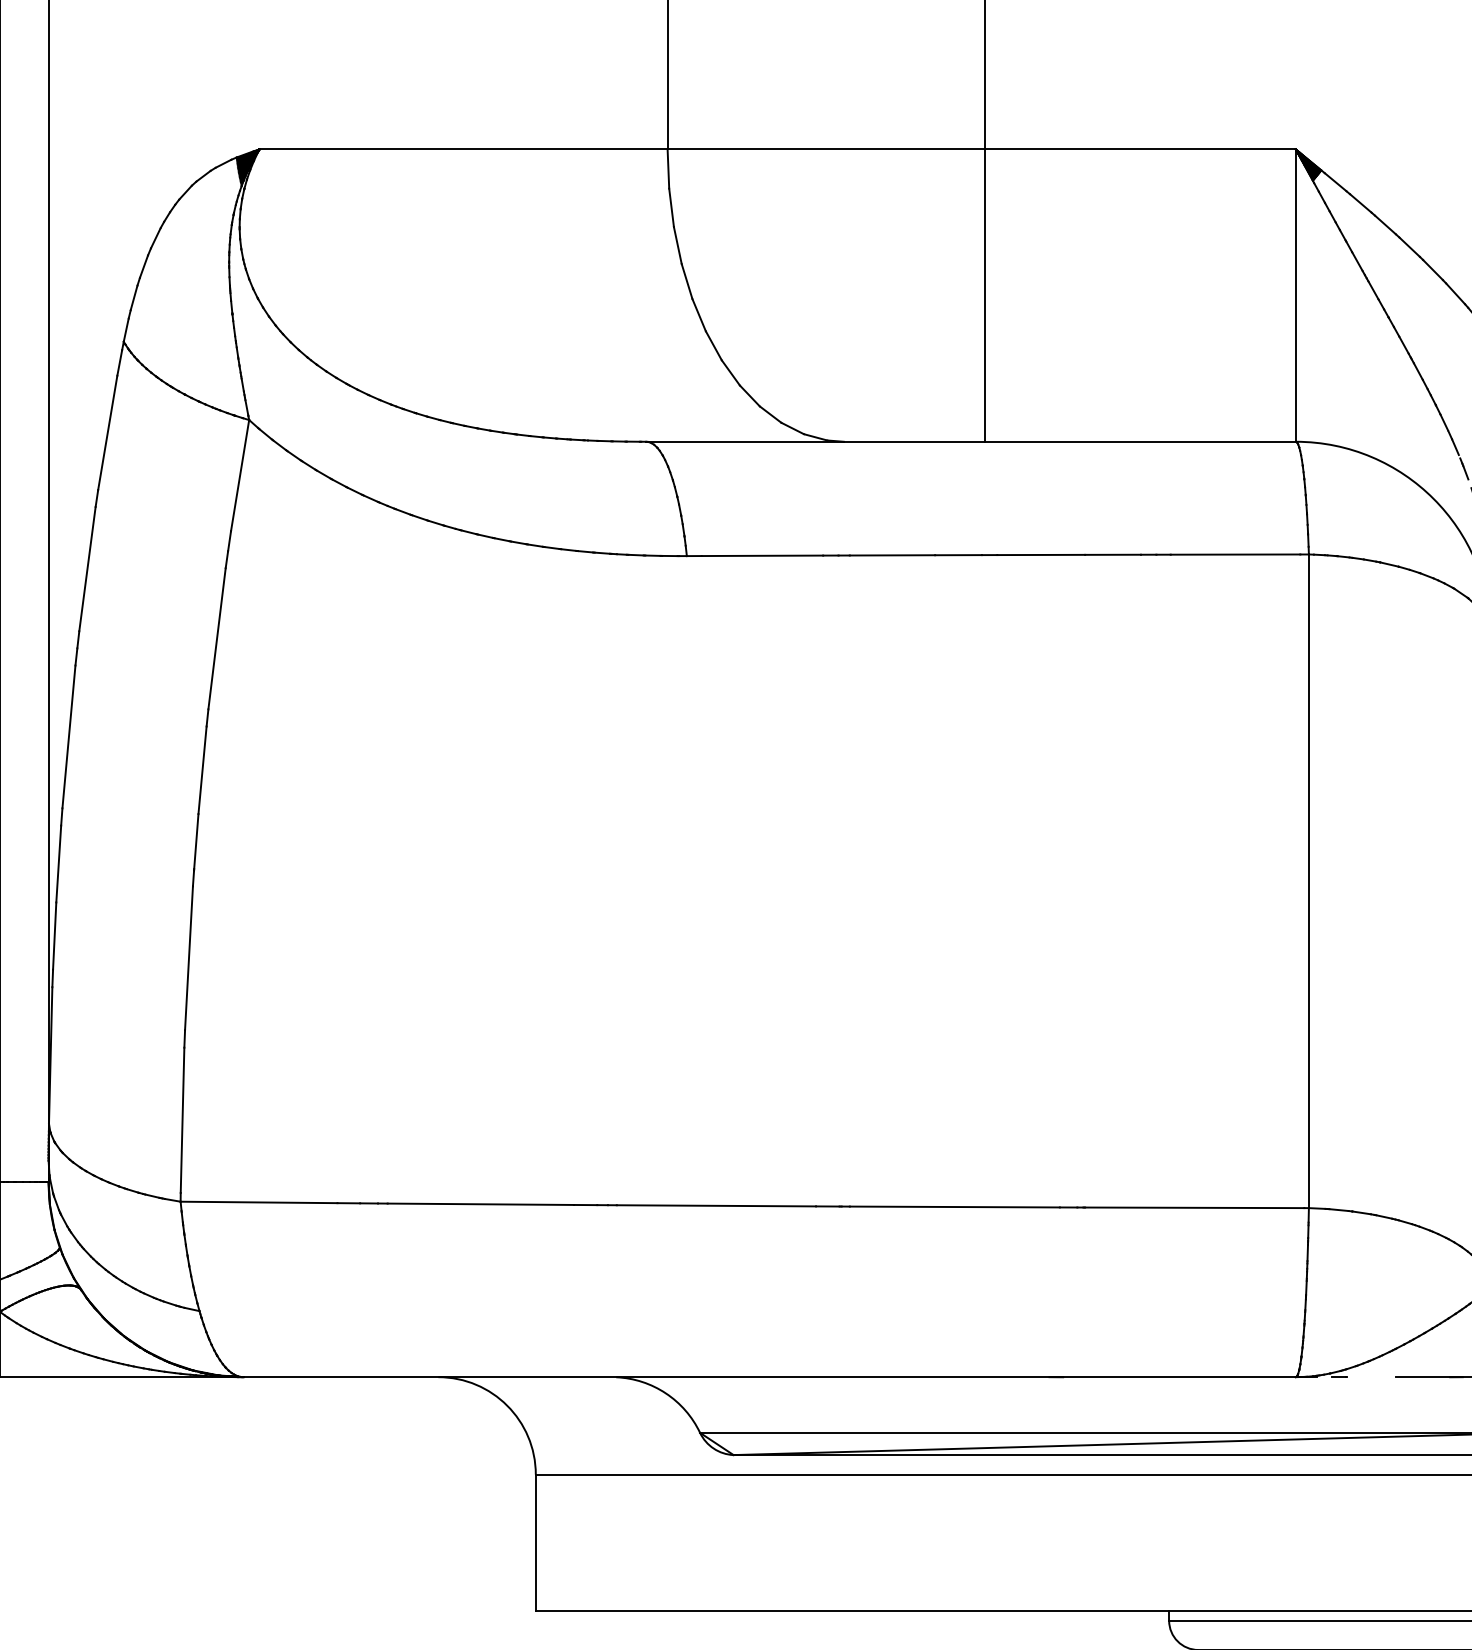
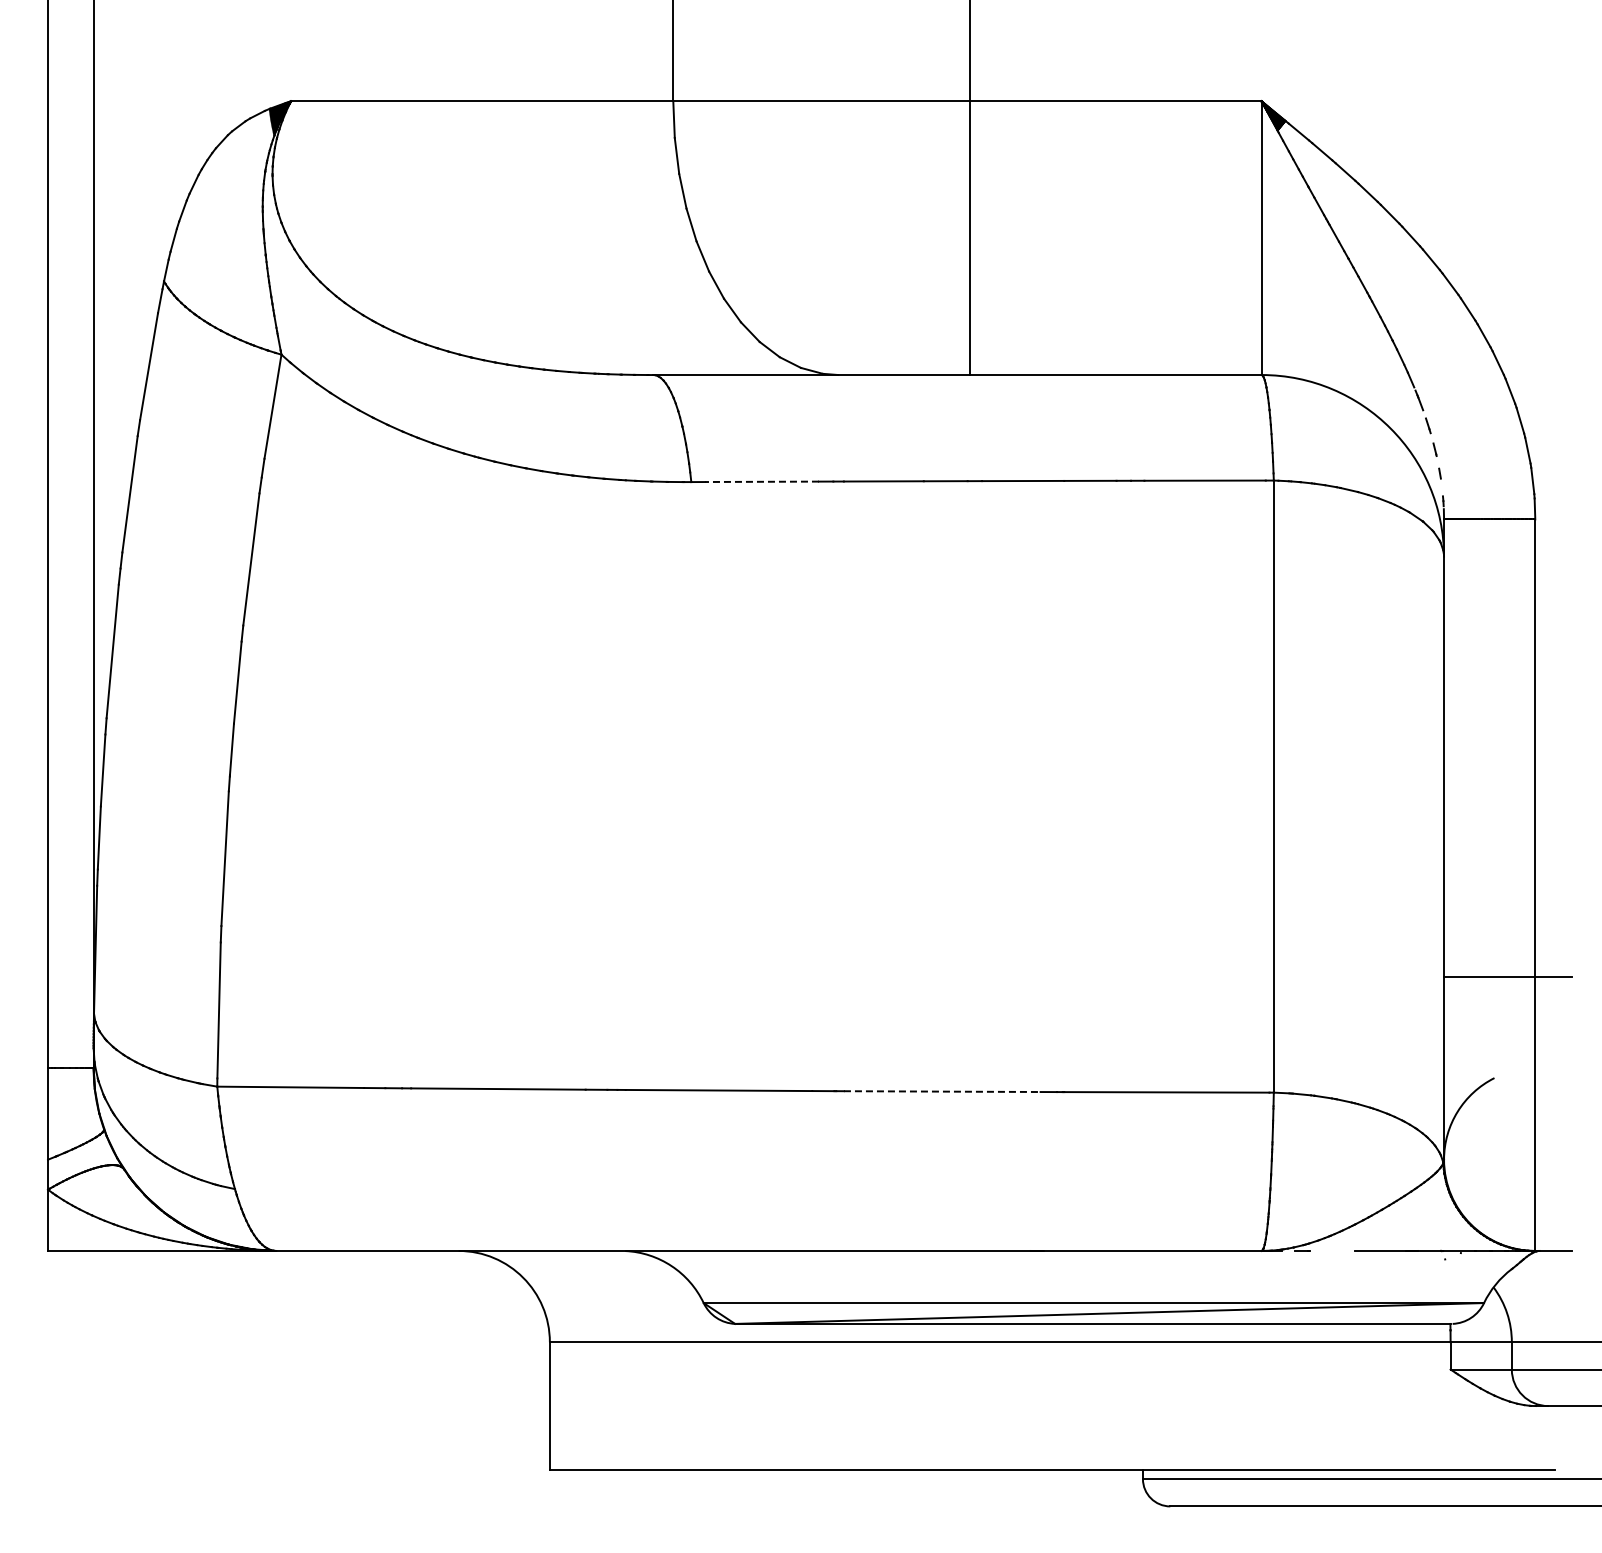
line: (762, 555) -> (762, 481), solid -> dashed
line: (955, 1206) -> (942, 1091), solid -> dashed

